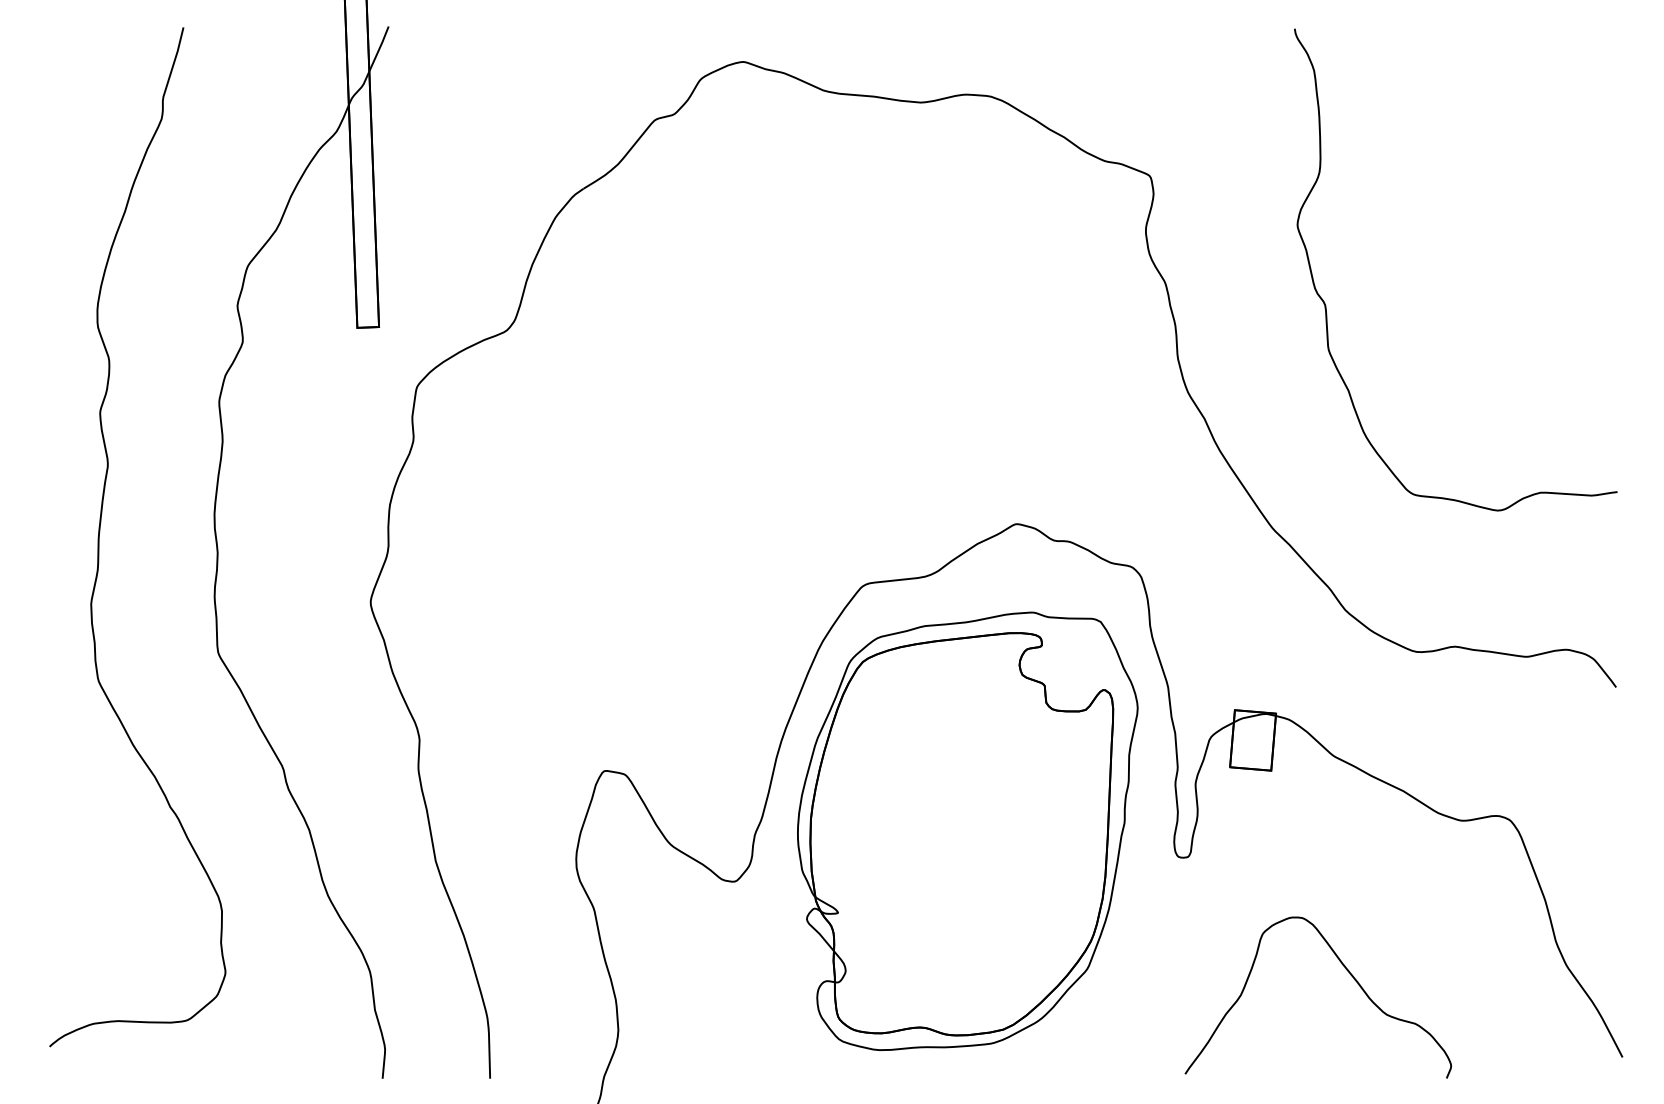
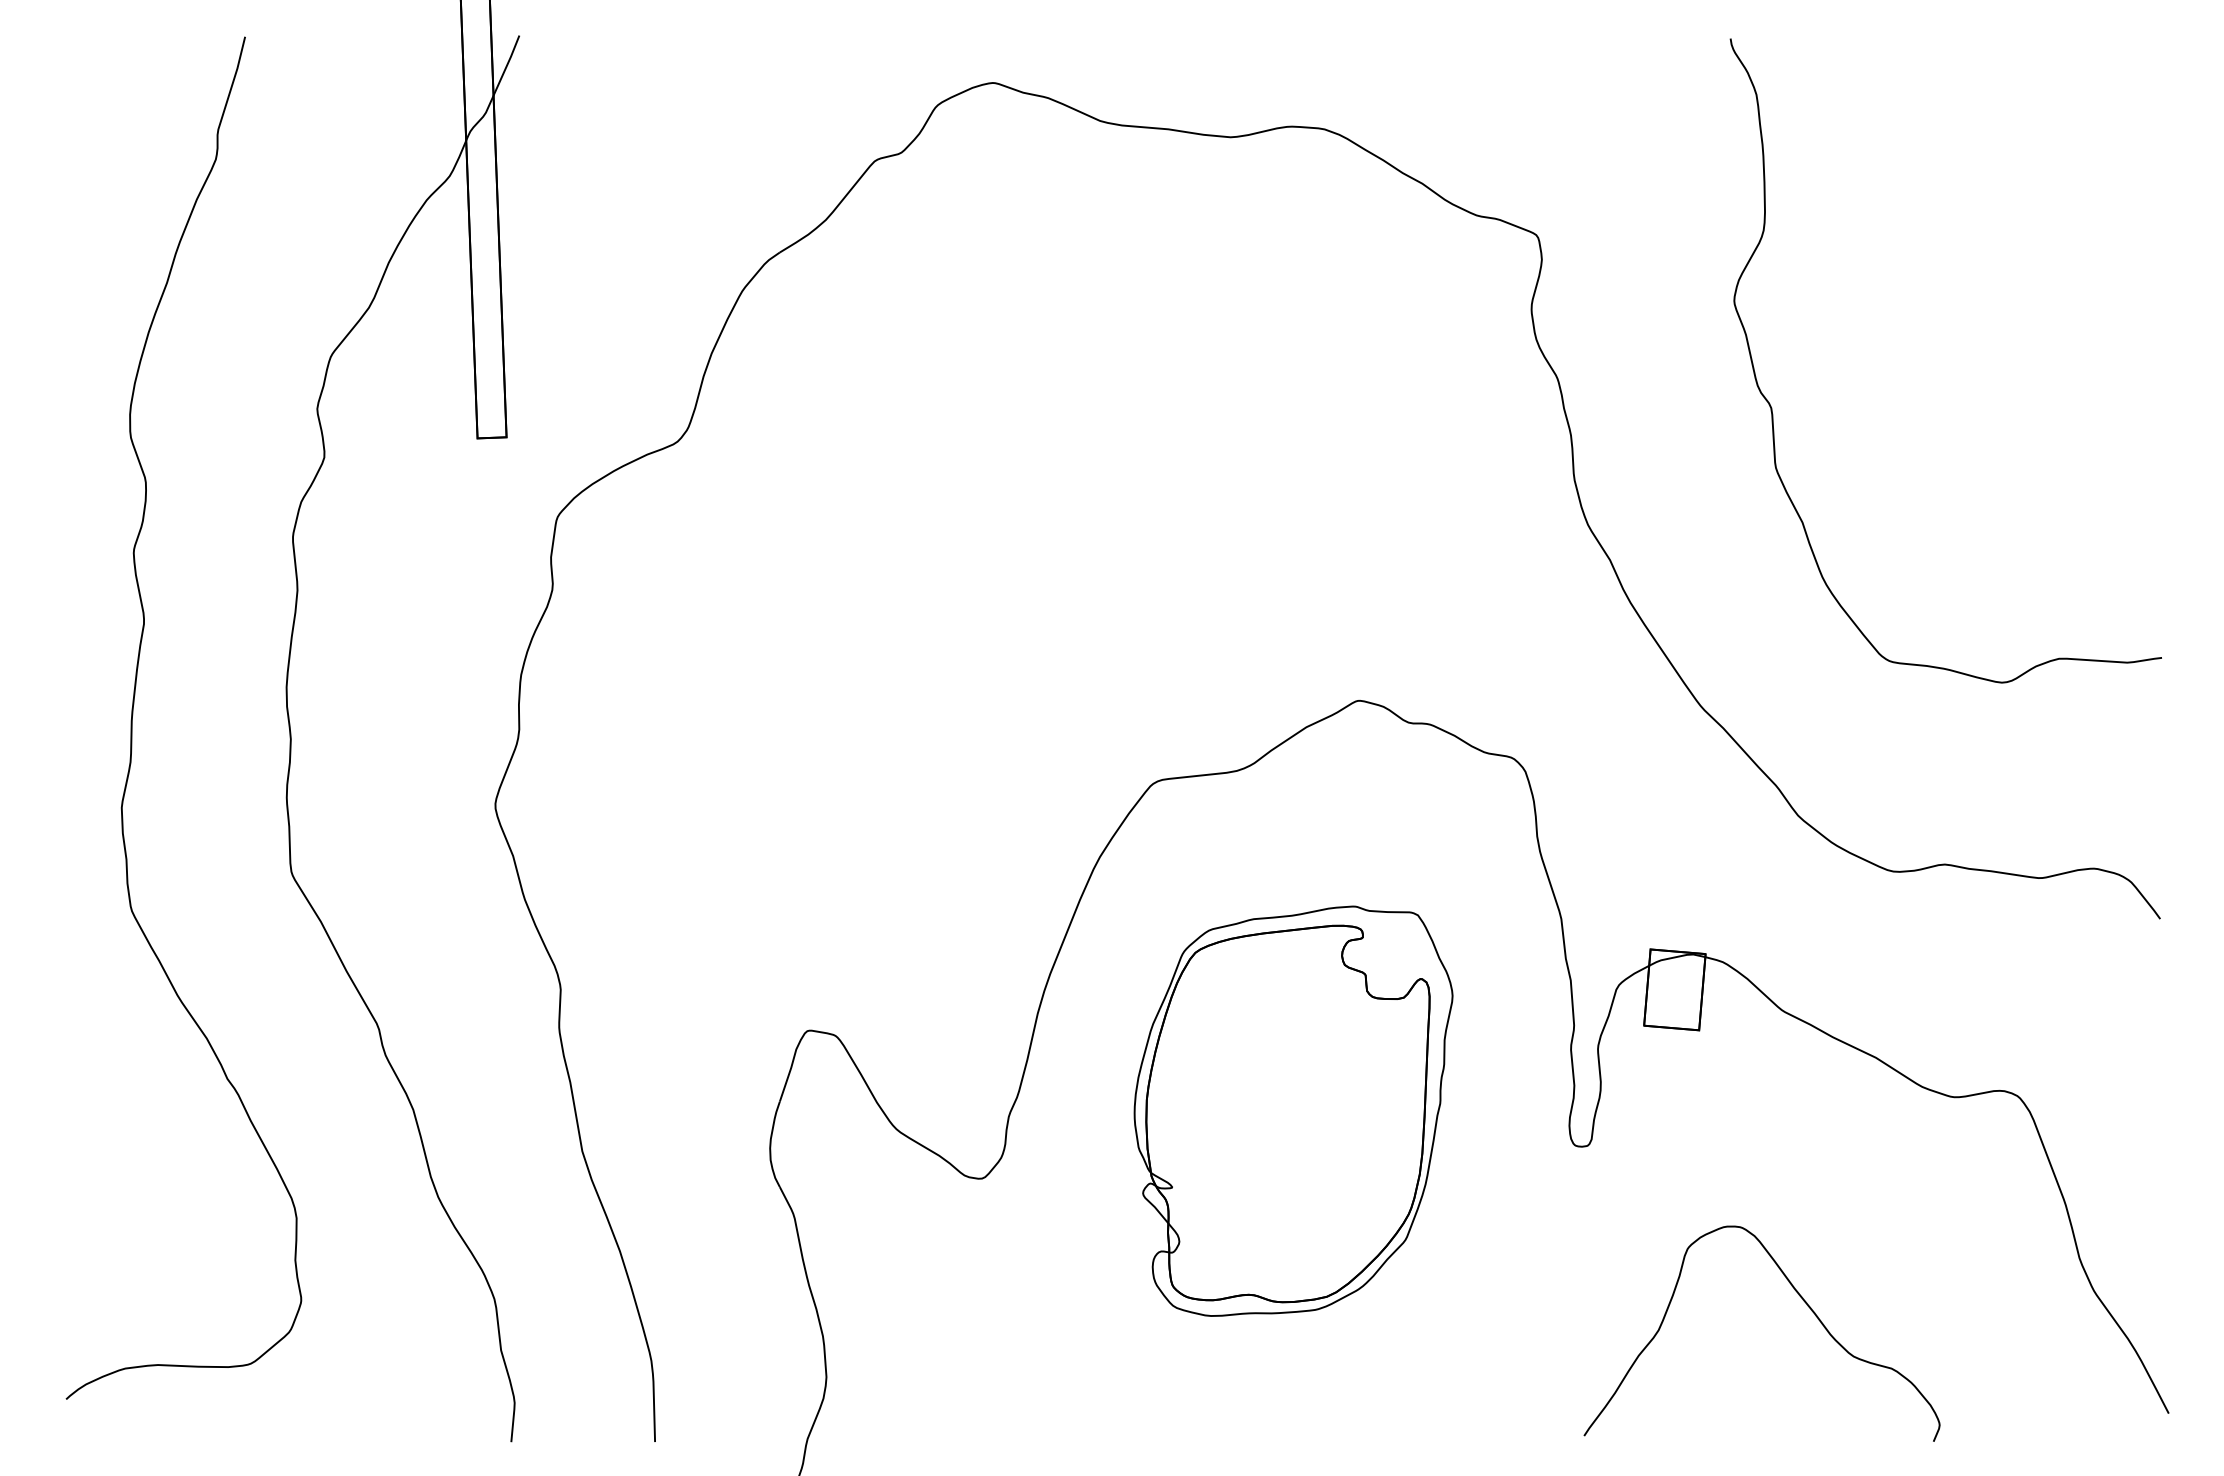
part: (967, 830) -> (1293, 1110), size x0.7

